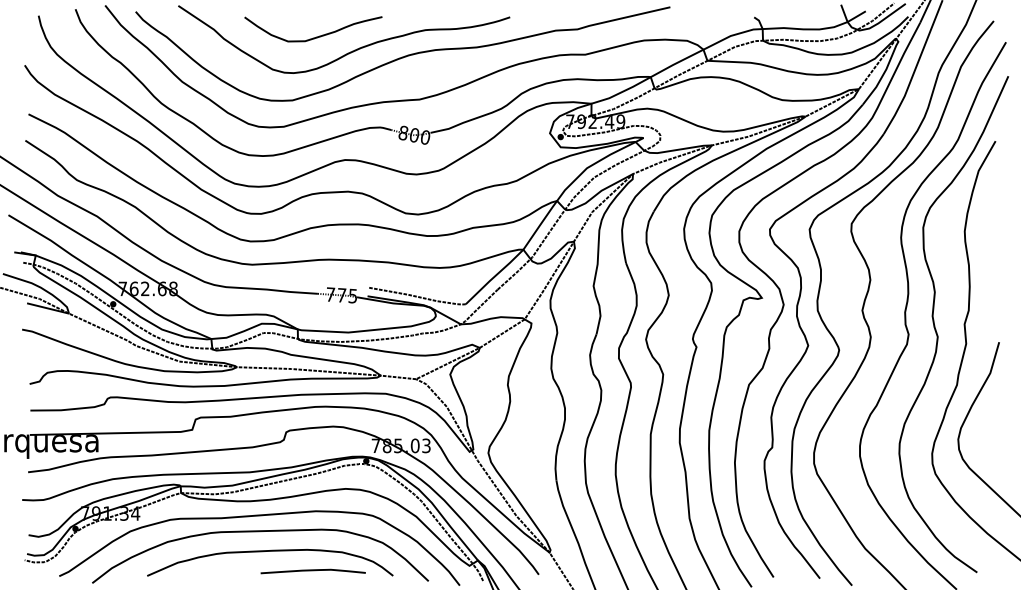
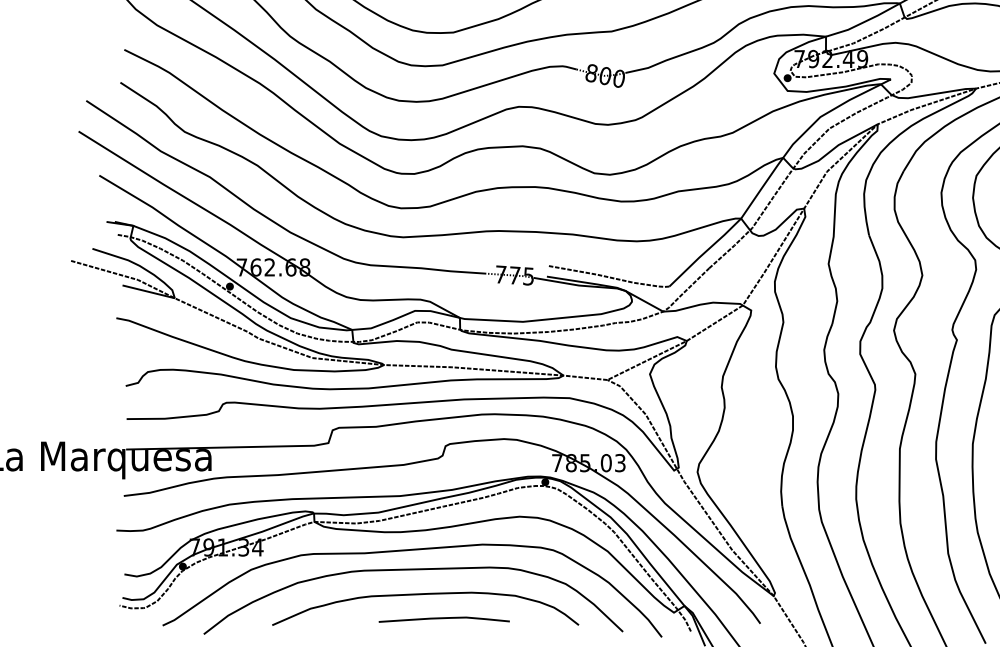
curve: (312, 571) -> (443, 619), moved

